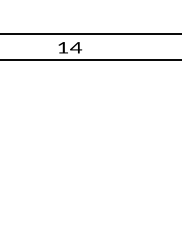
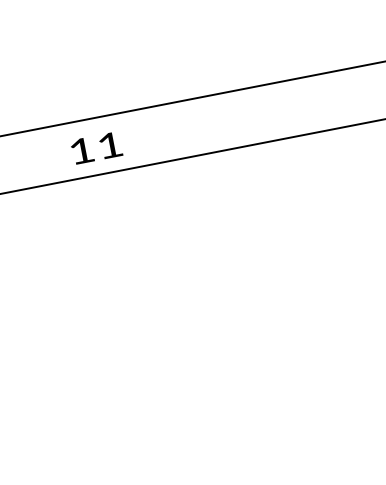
text: (76, 47) -> (110, 144), 14 -> 11

